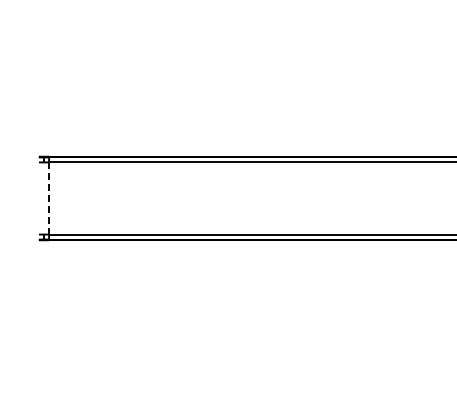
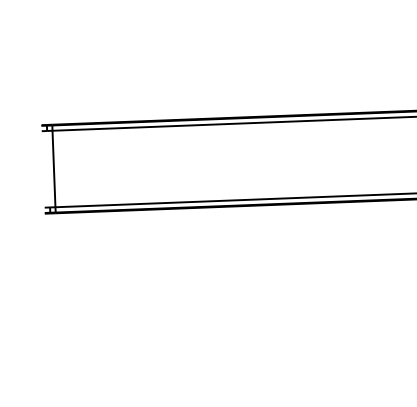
line: (49, 198) -> (54, 169), dashed -> solid

